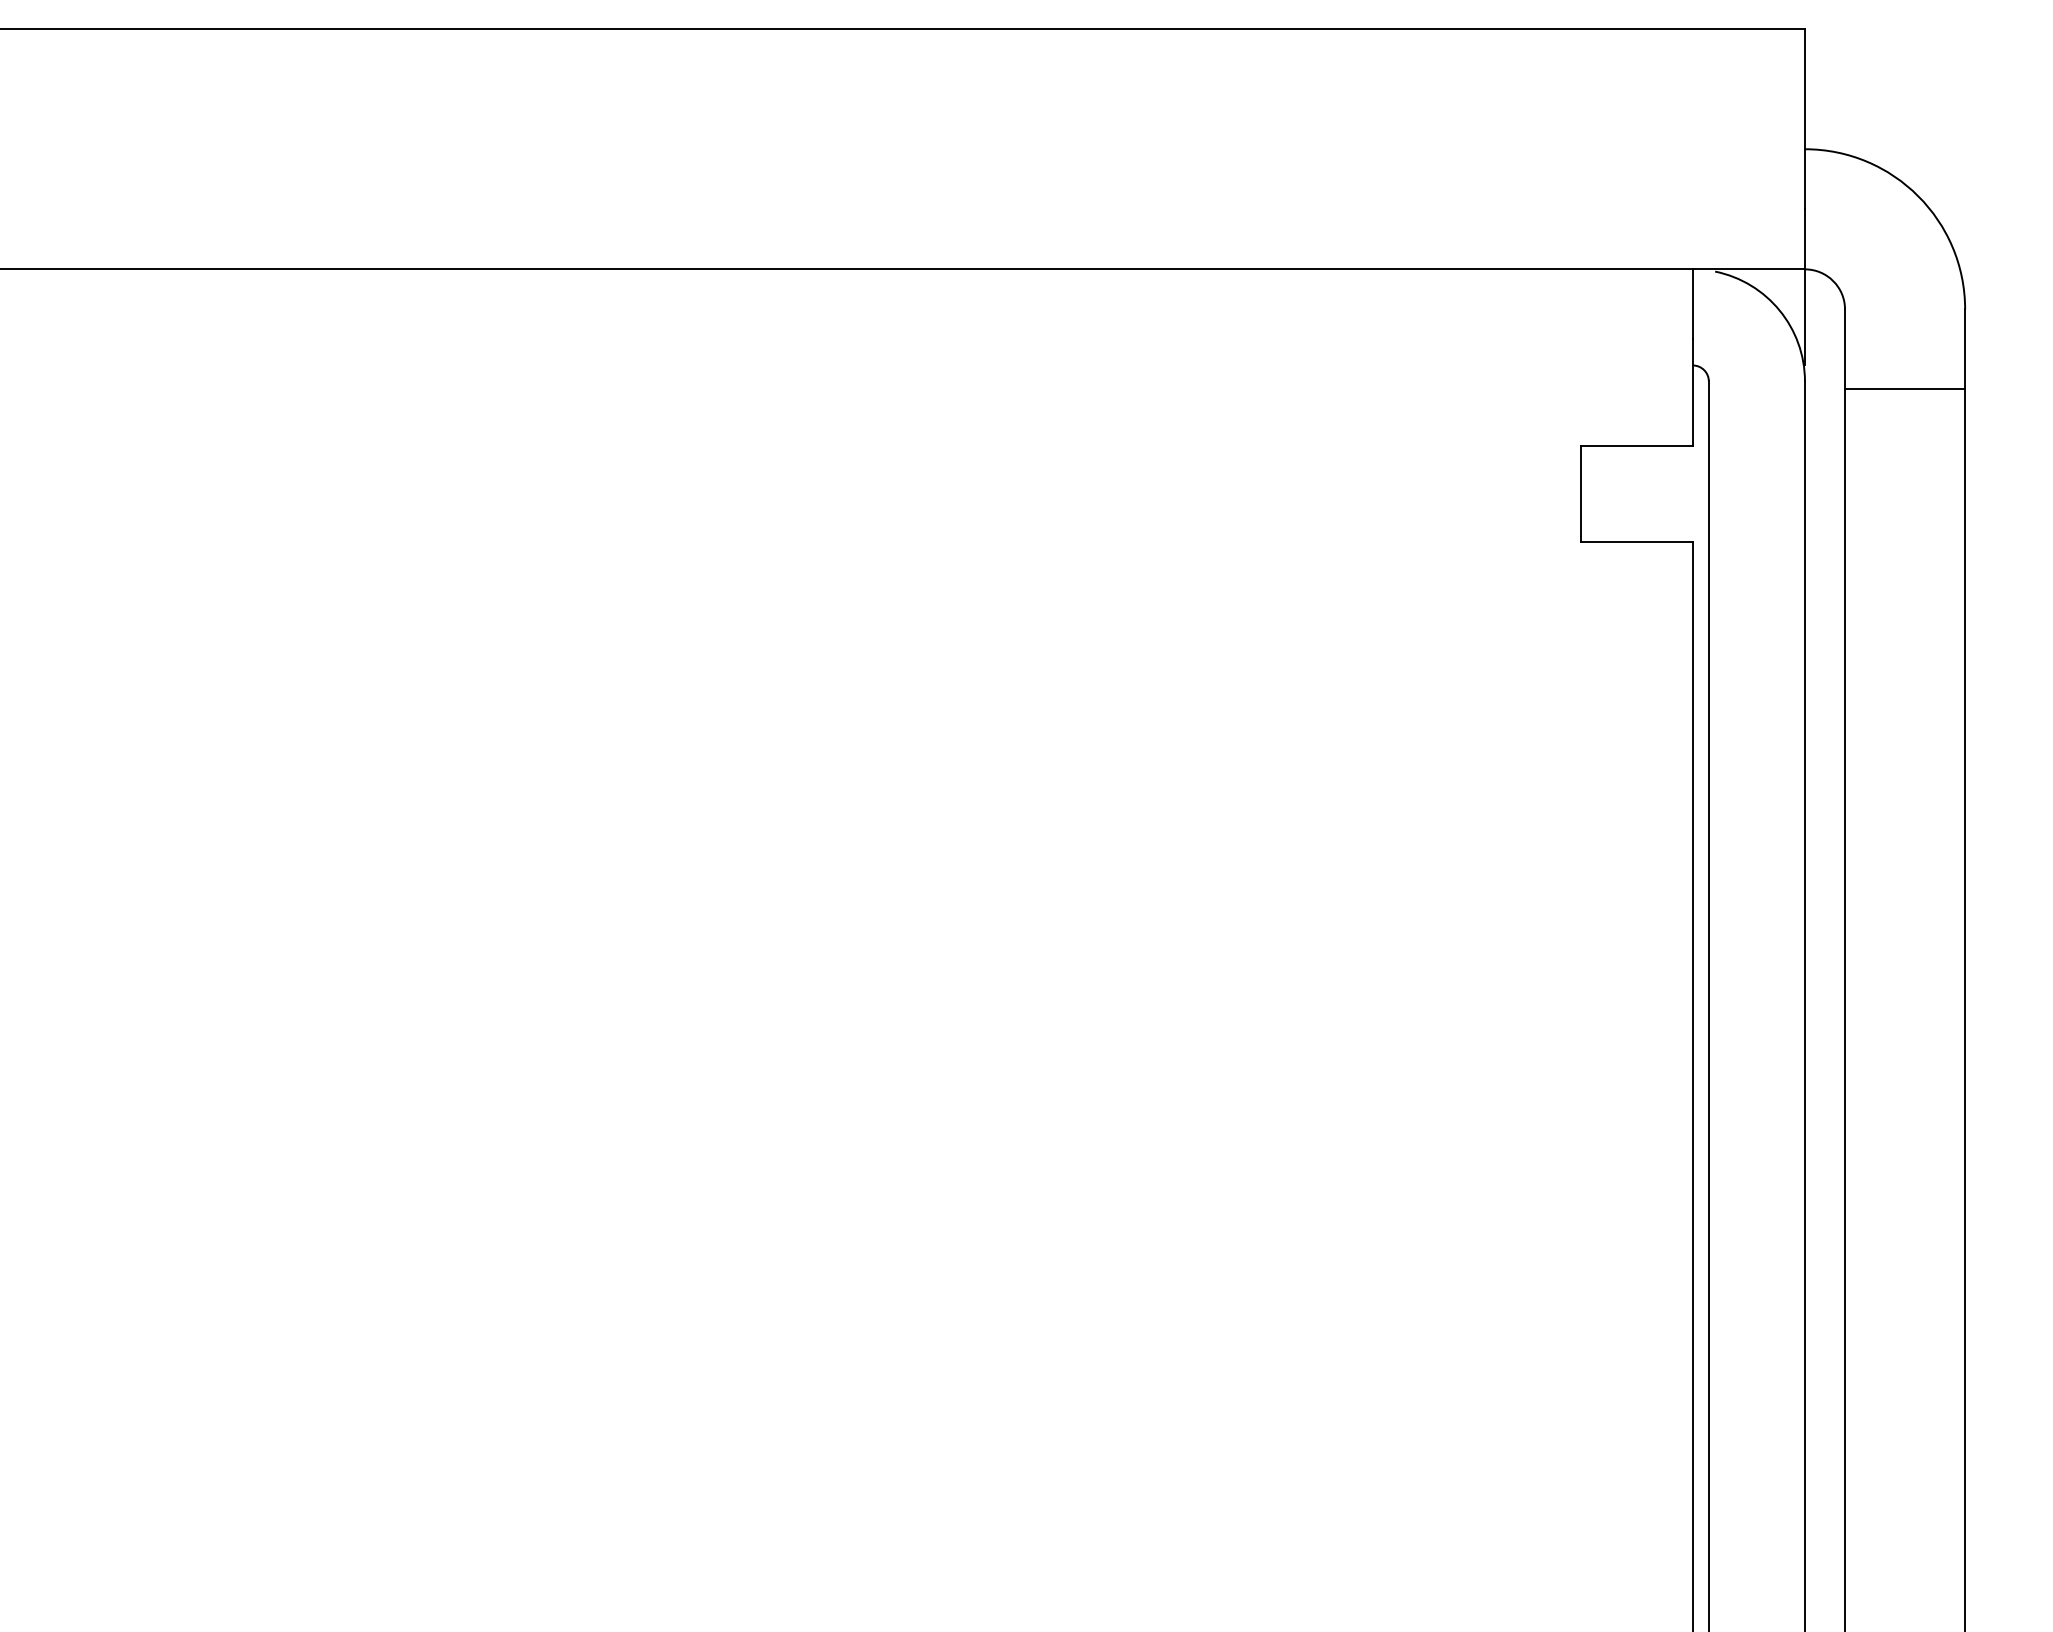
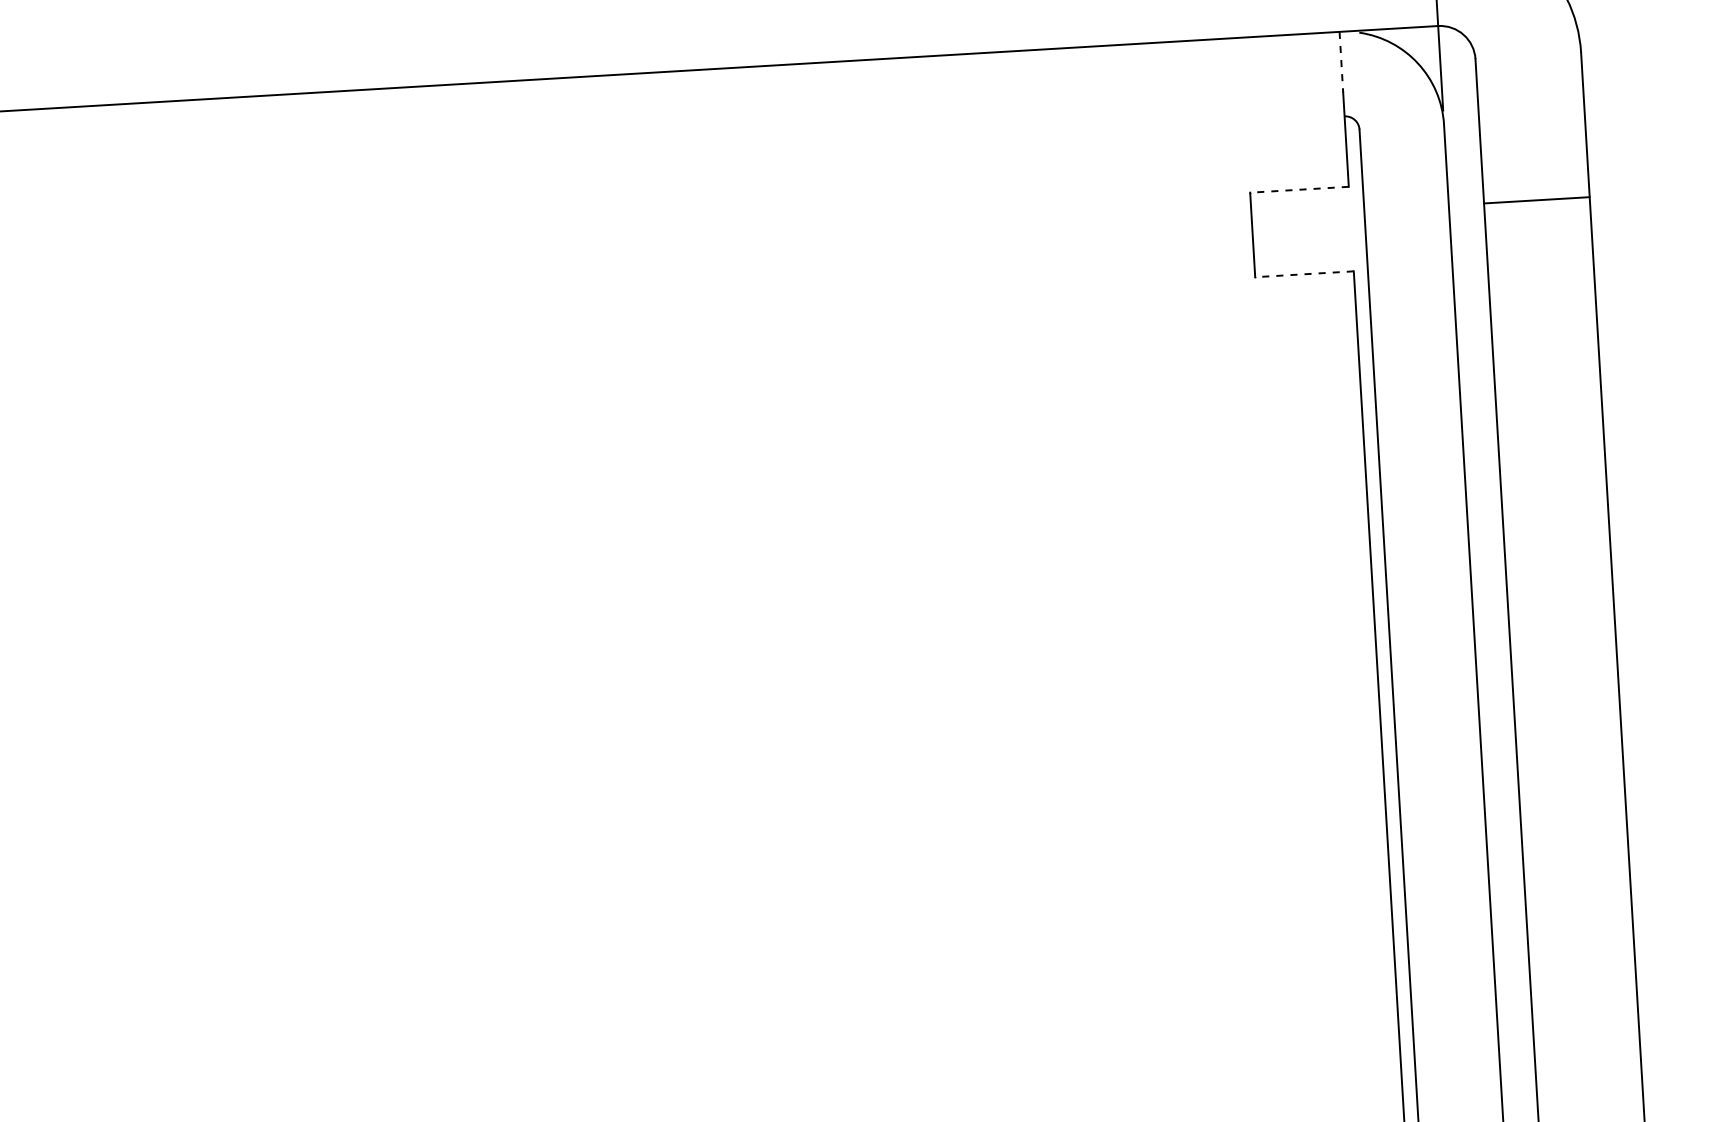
line: (1692, 304) -> (1341, 62), solid -> dashed
line: (1905, 389) -> (1537, 200), moved
line: (1636, 445) -> (1299, 189), solid -> dashed
line: (1636, 541) -> (1304, 274), solid -> dashed

